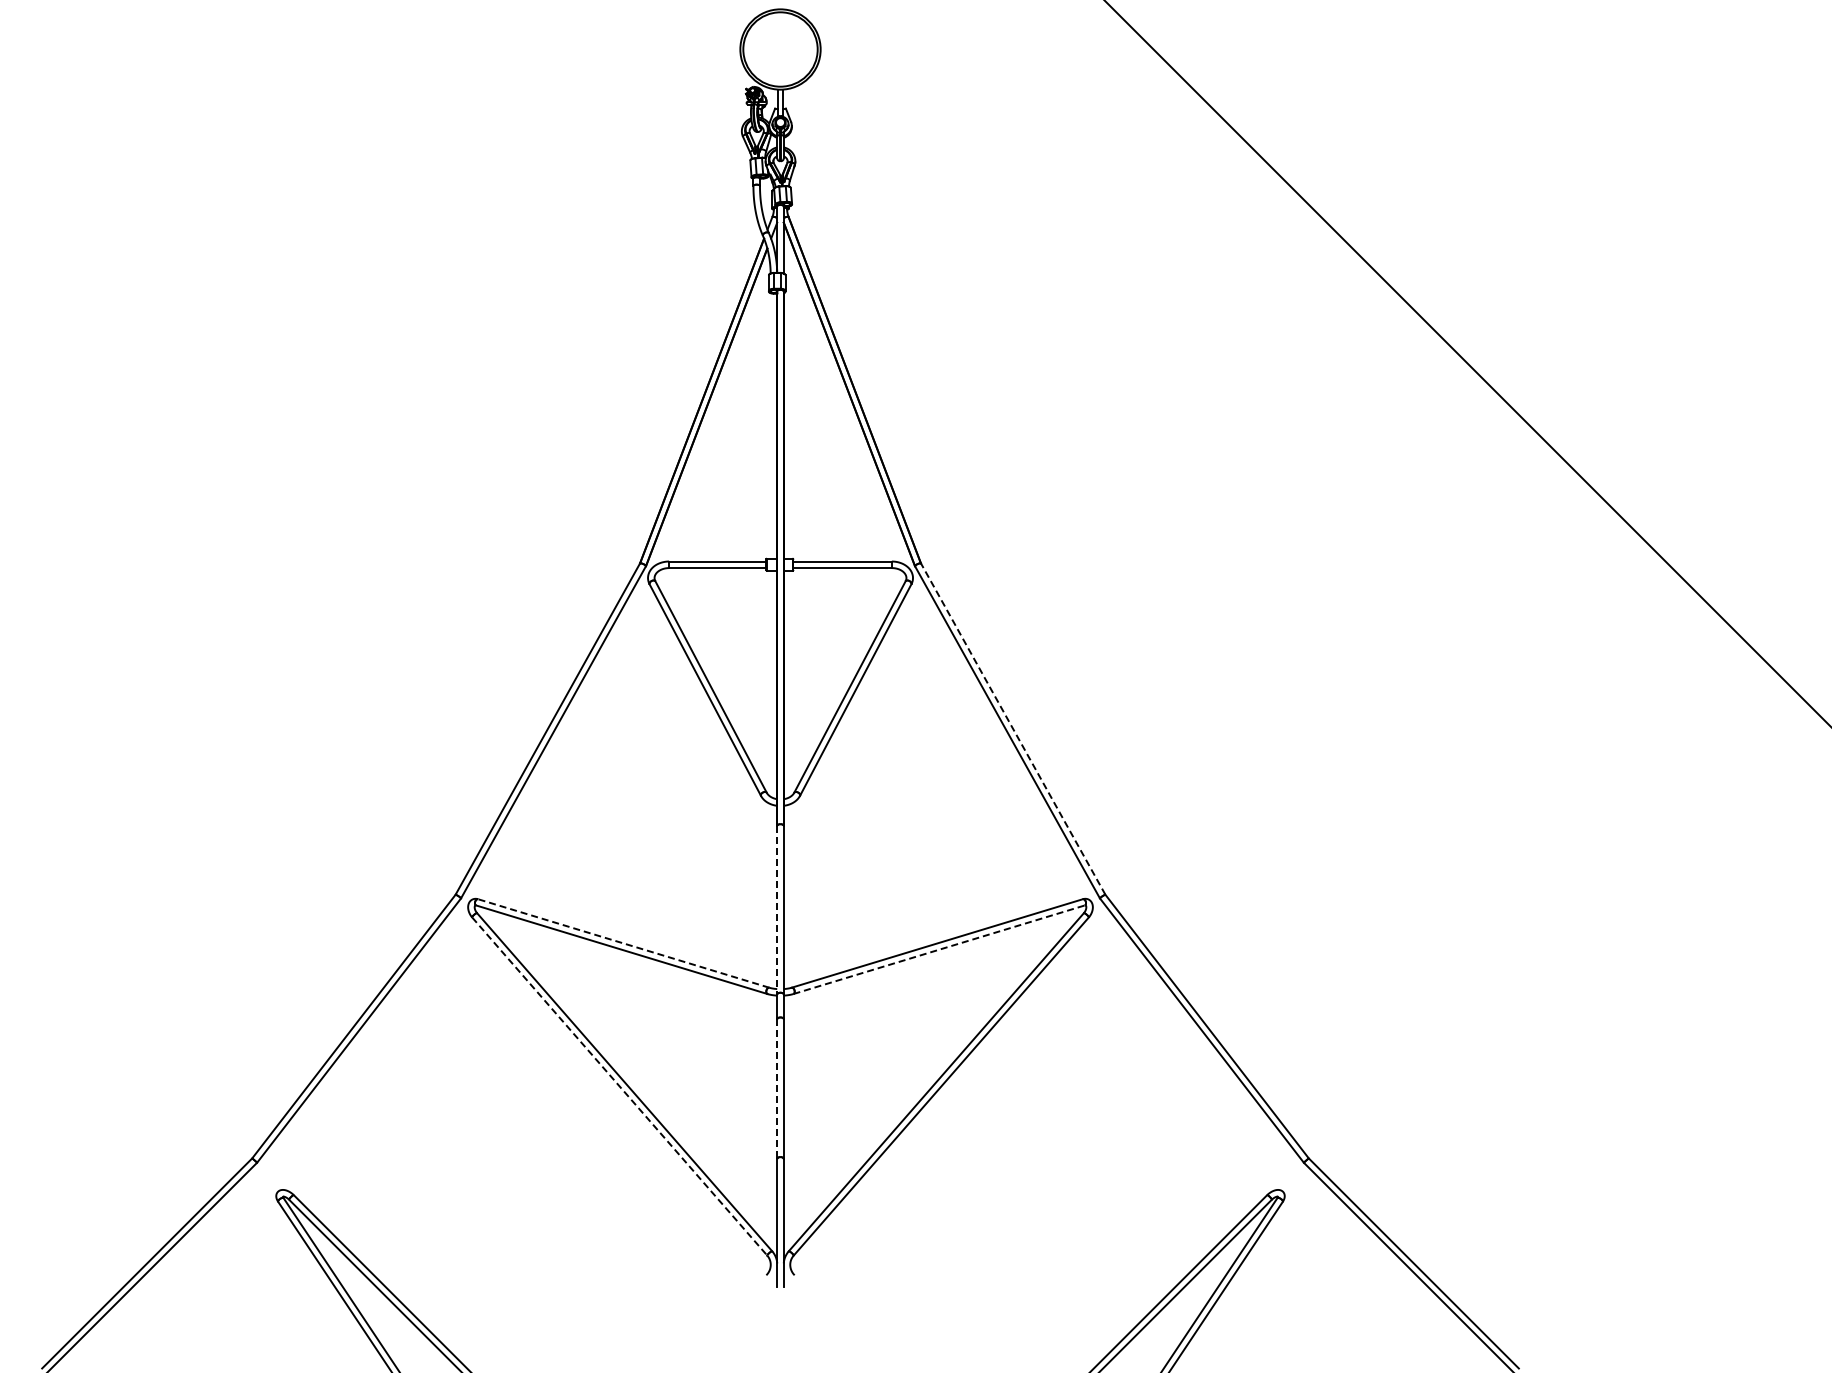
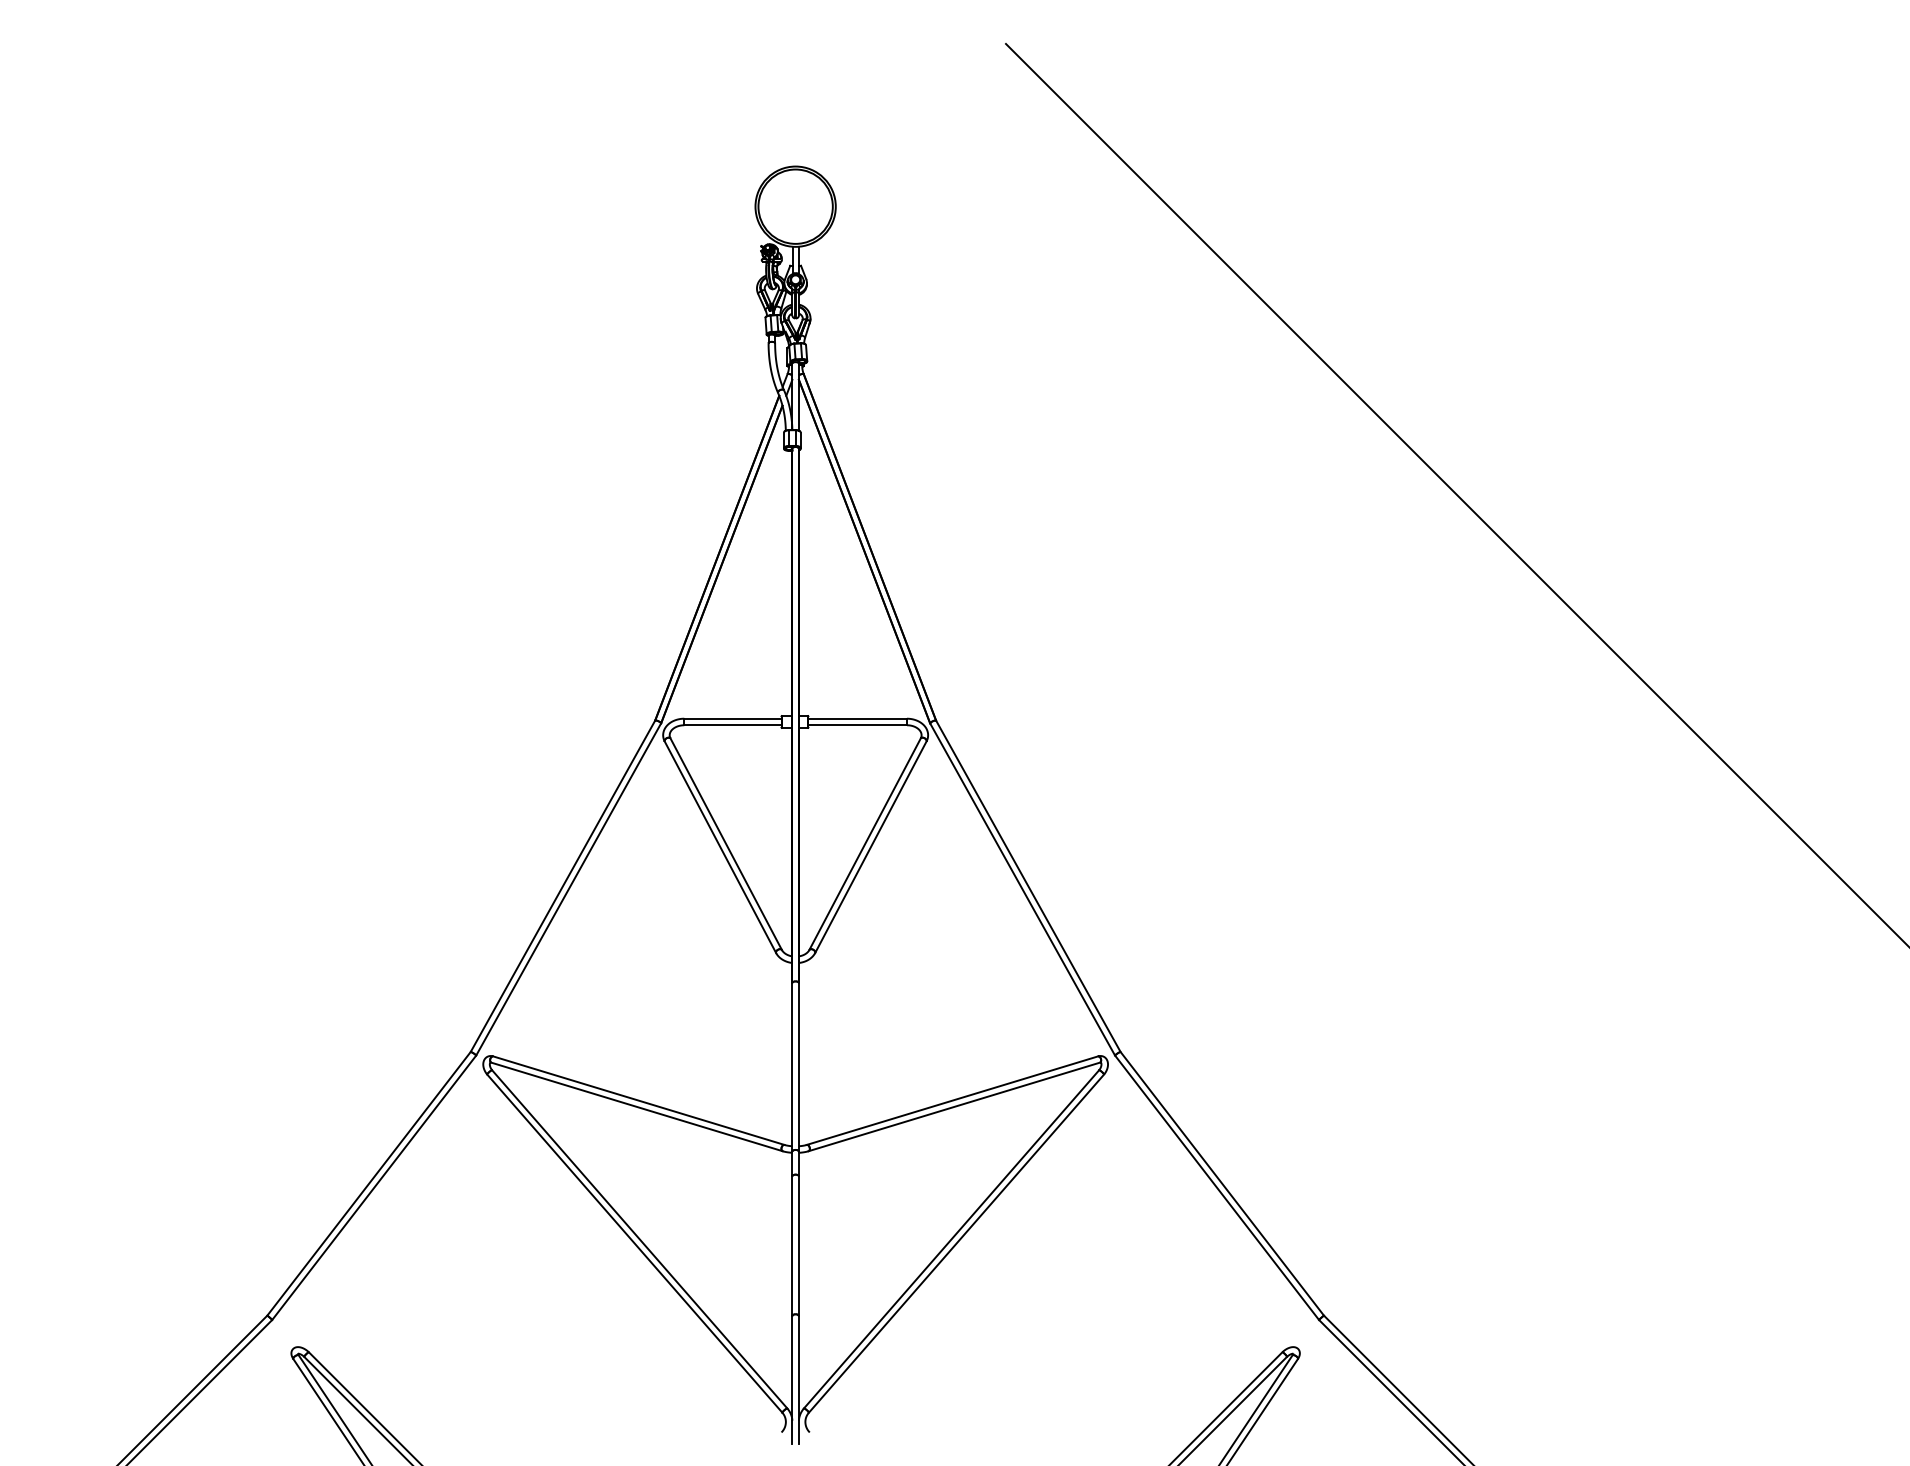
line: (1013, 729) -> (1028, 886), dashed -> solid
line: (777, 910) -> (792, 1067), dashed -> solid
line: (623, 943) -> (638, 1100), dashed -> solid
line: (939, 949) -> (954, 1106), dashed -> solid
line: (620, 1087) -> (635, 1244), dashed -> solid
line: (777, 1089) -> (792, 1246), dashed -> solid

